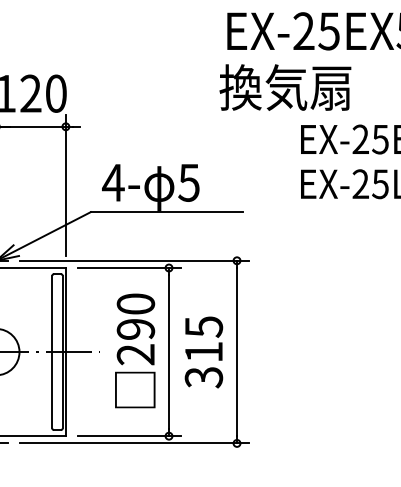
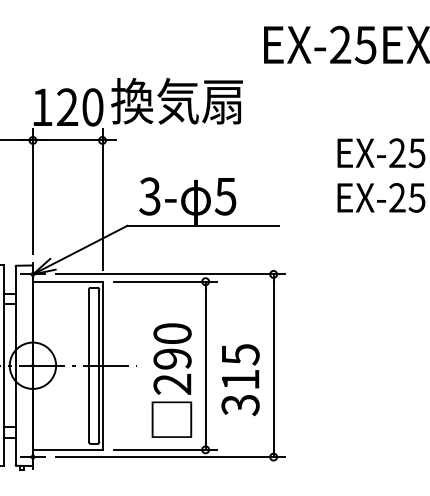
text: (284, 87) -> (176, 101), moved
text: (112, 182) -> (149, 196), 4- -> 3-
text: (134, 350) -> (171, 380), moved
text: (203, 352) -> (240, 380), moved

